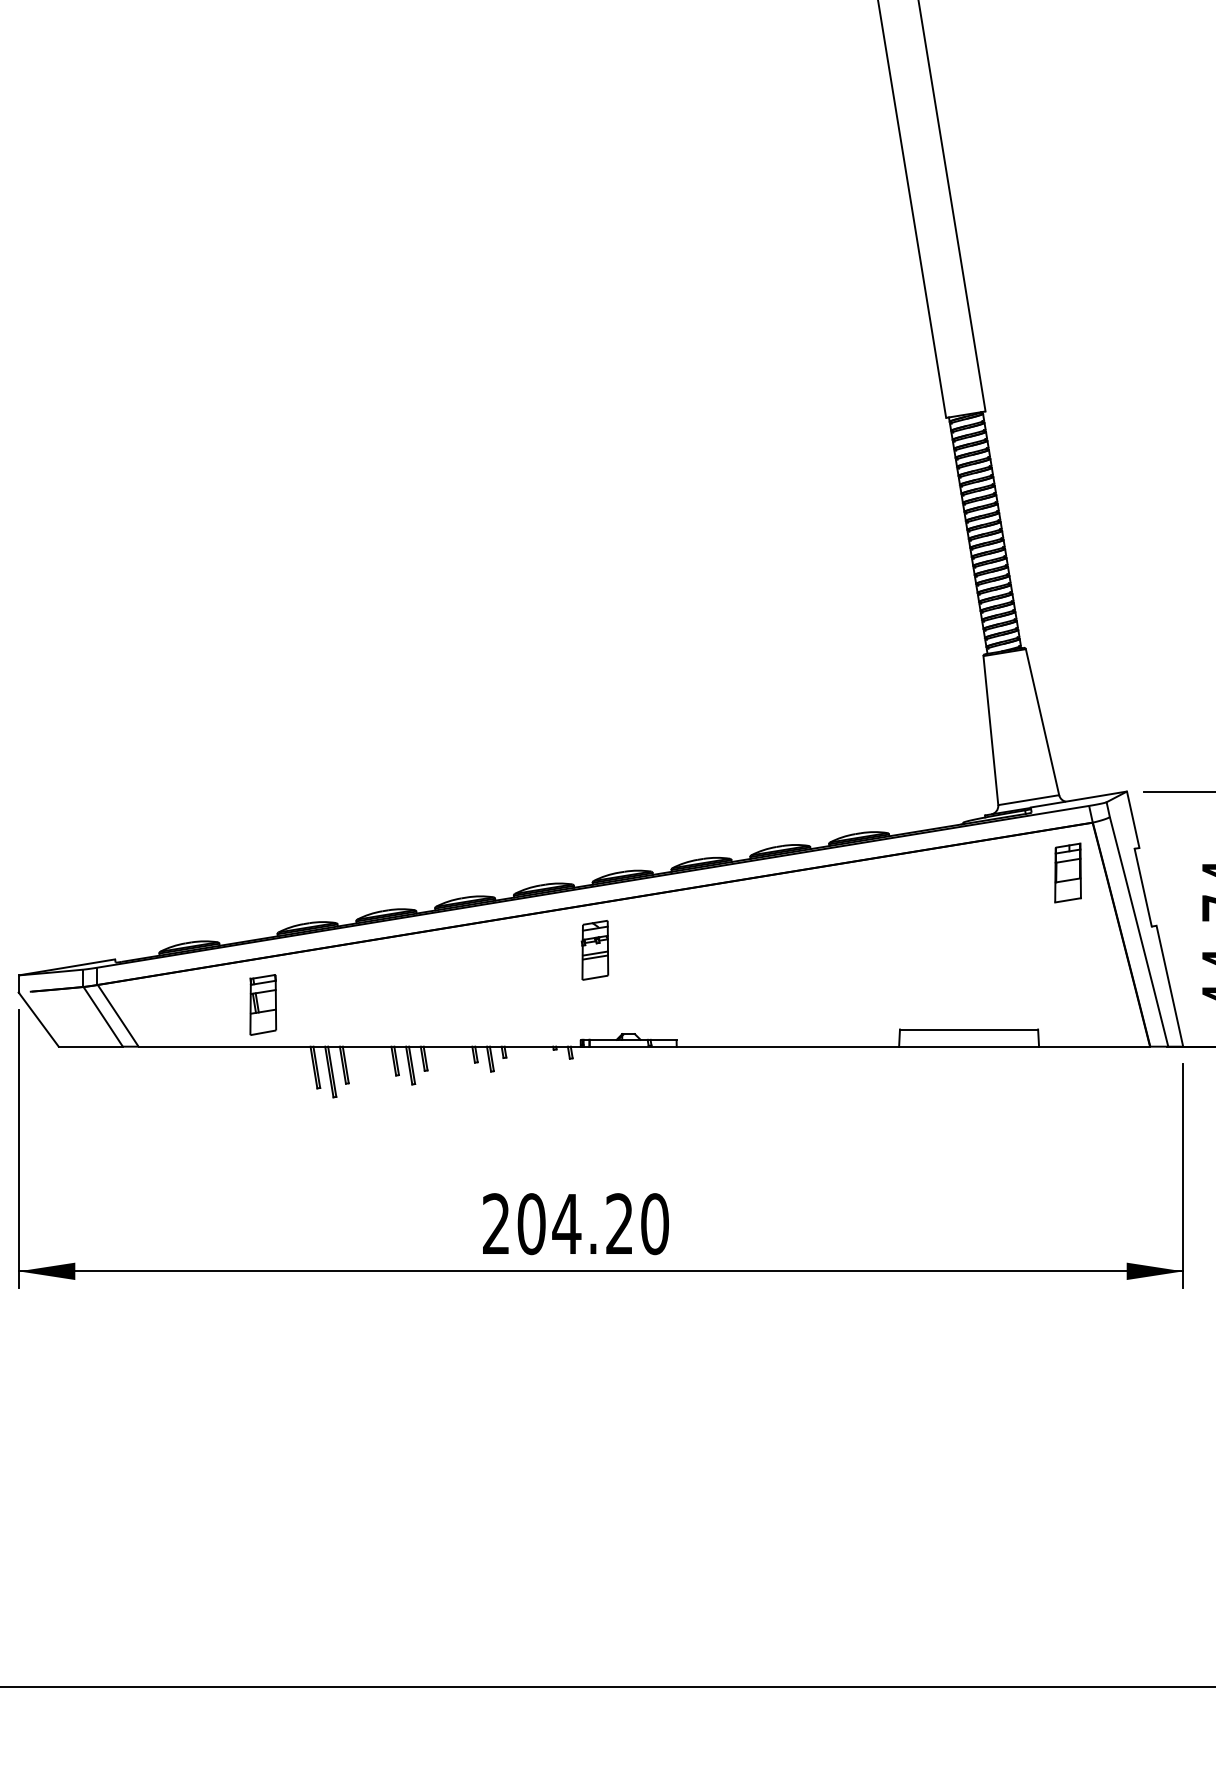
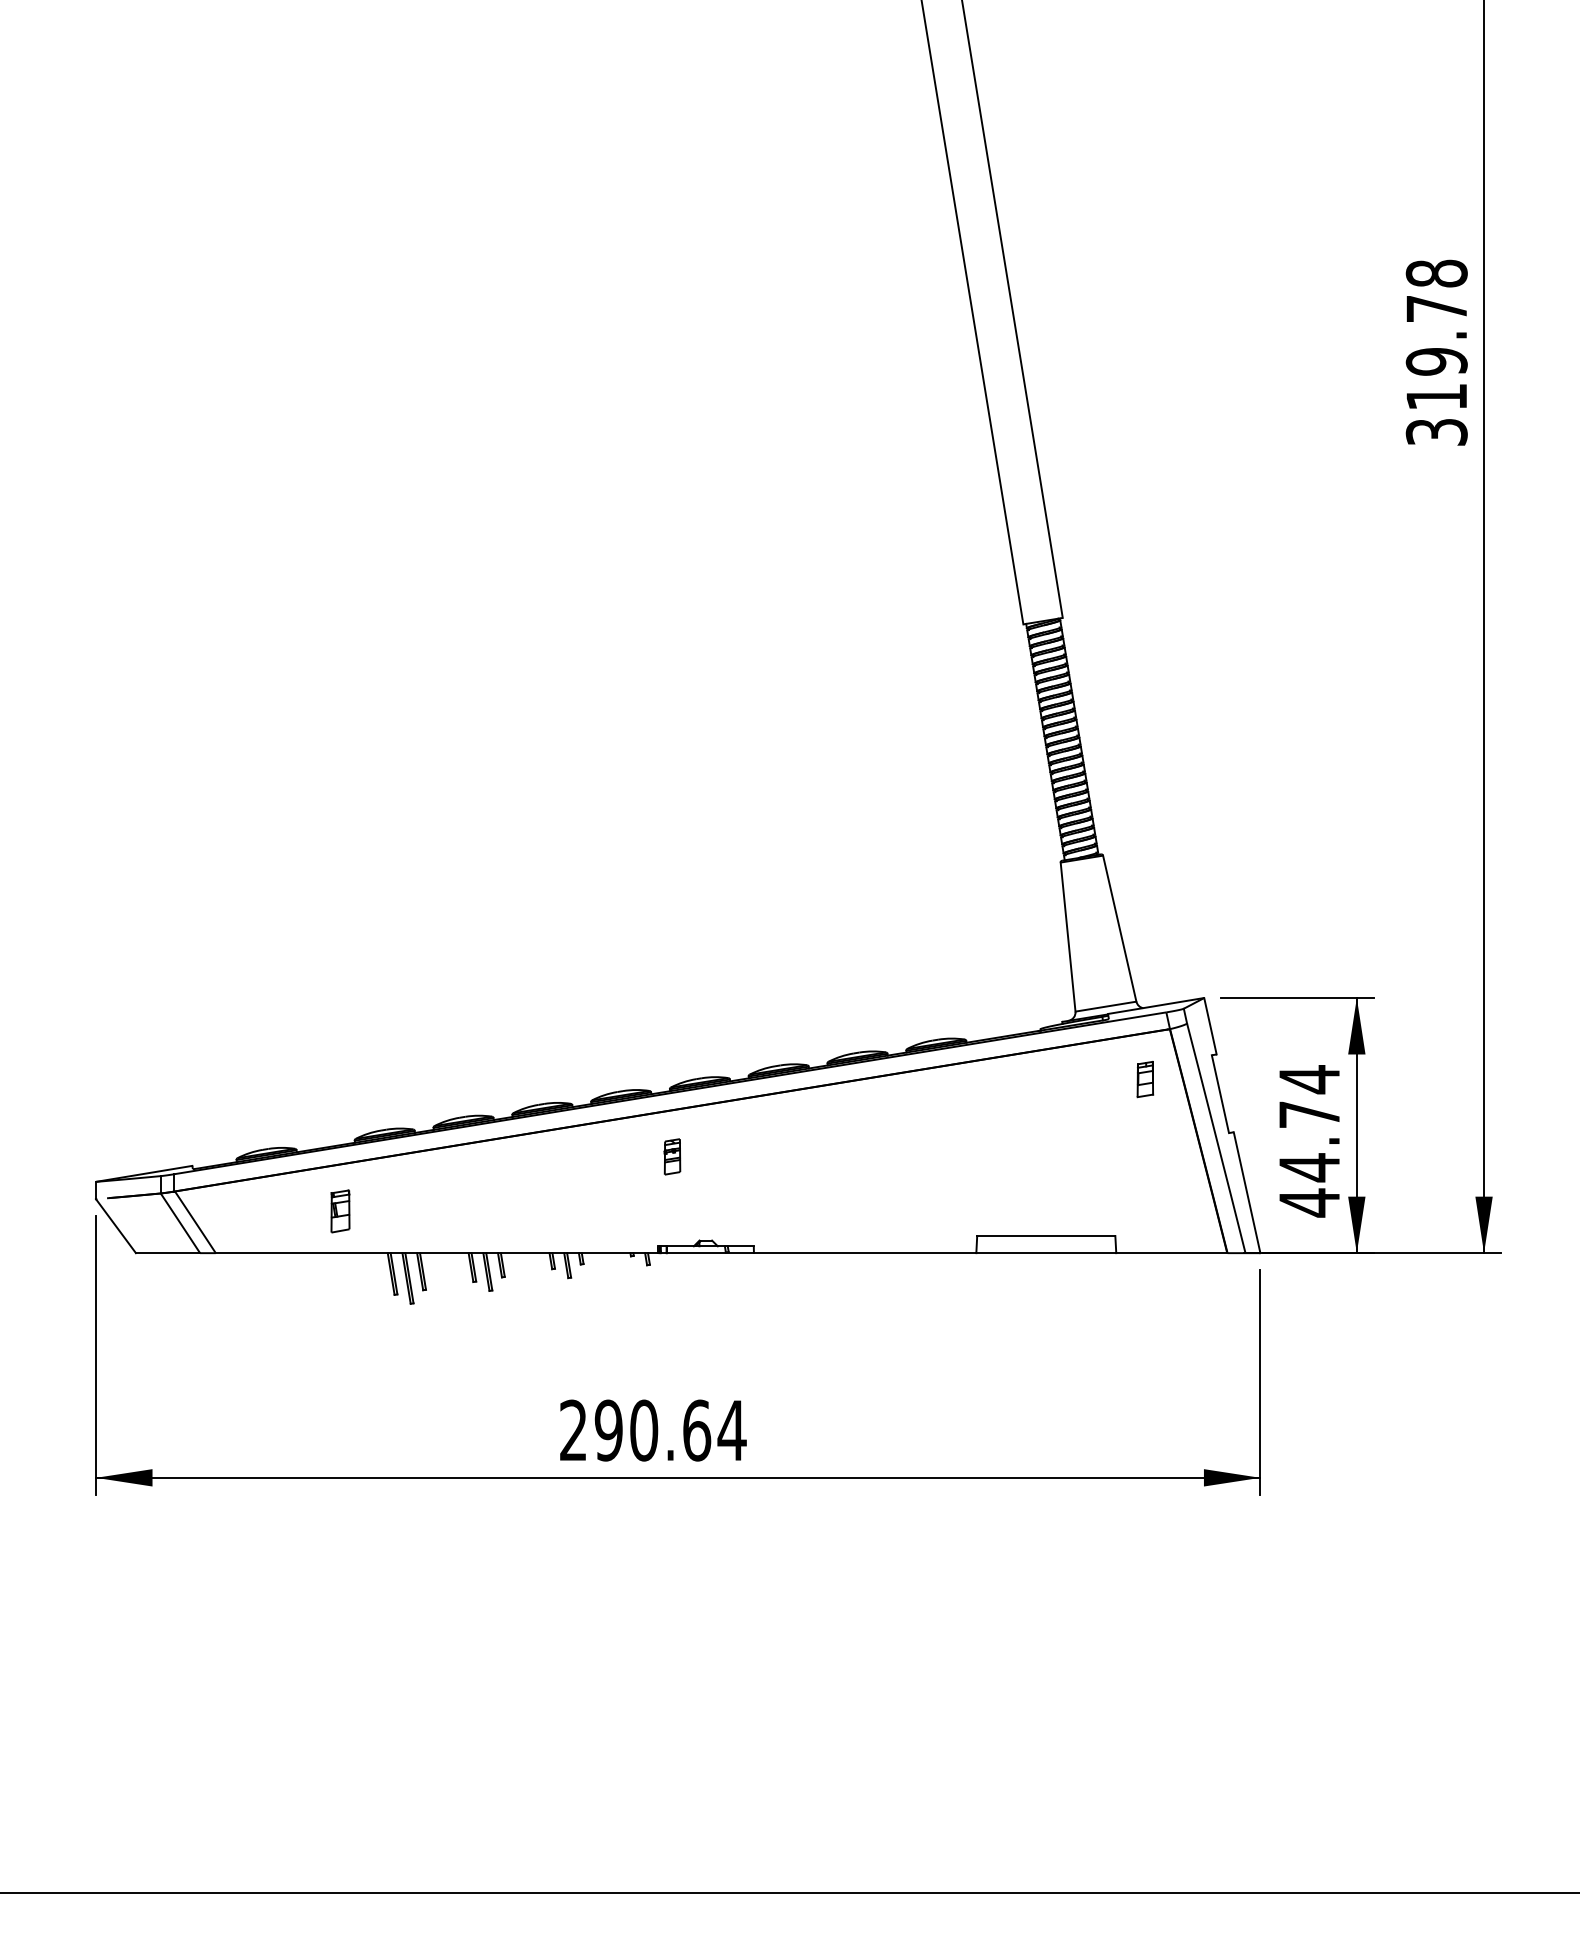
part: (1068, 873) -> (1145, 1079), size x0.6
part: (595, 950) -> (672, 1156), size x0.6
part: (263, 1005) -> (340, 1211), size x0.7
text: (593, 1224) -> (670, 1430), 204.20 -> 290.64

